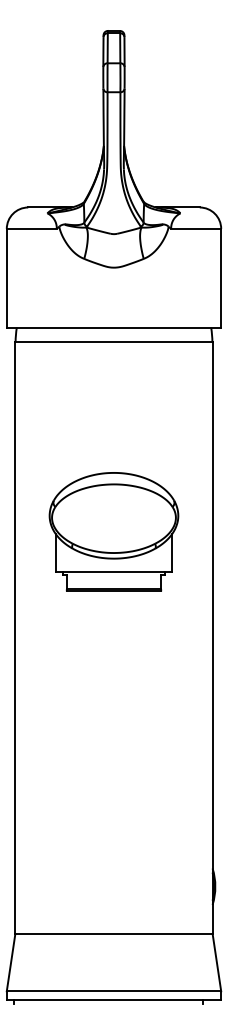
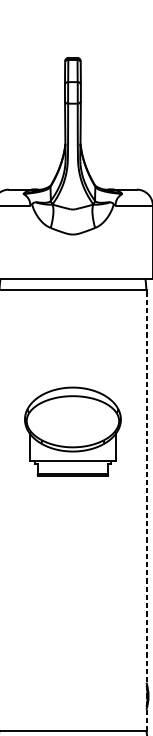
line: (212, 637) -> (146, 510), solid -> dashed

